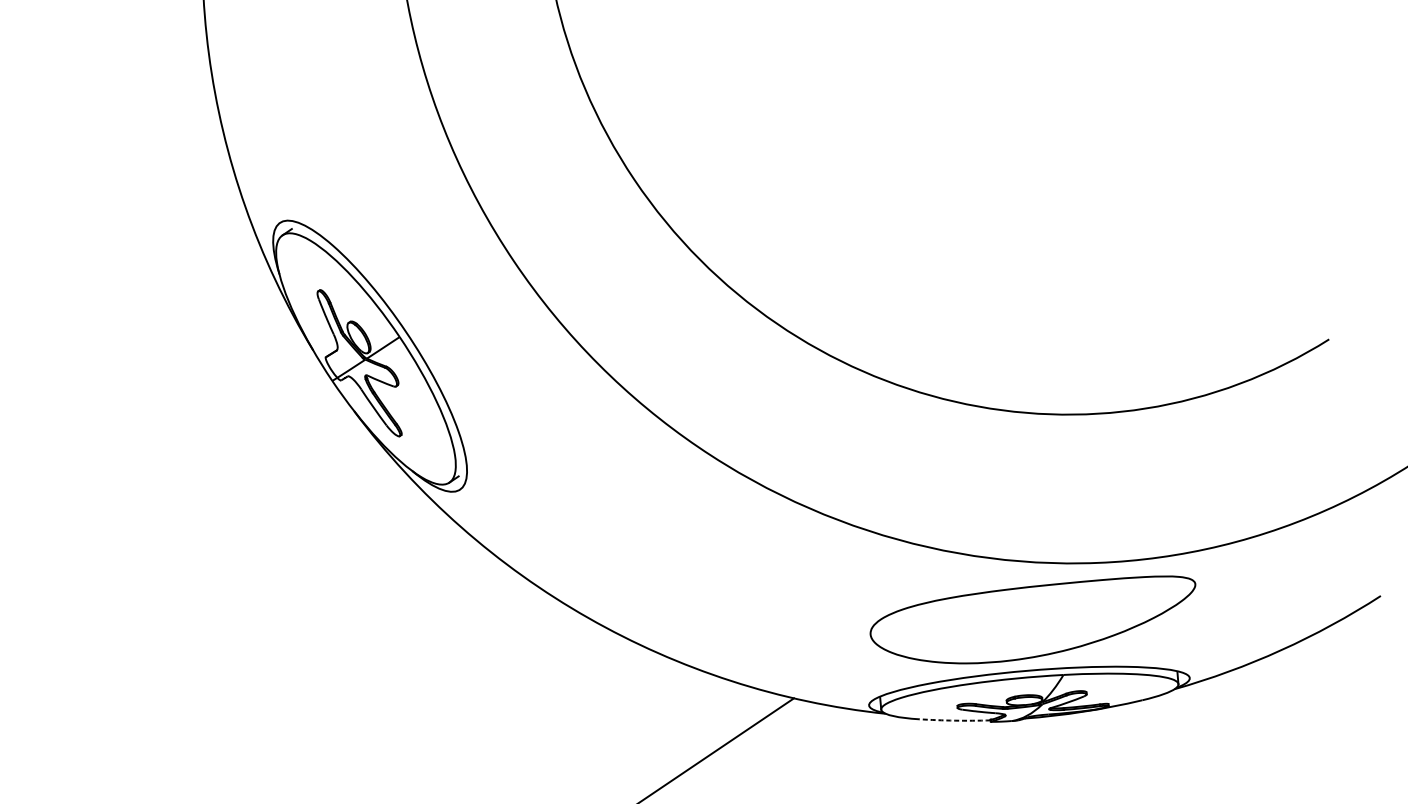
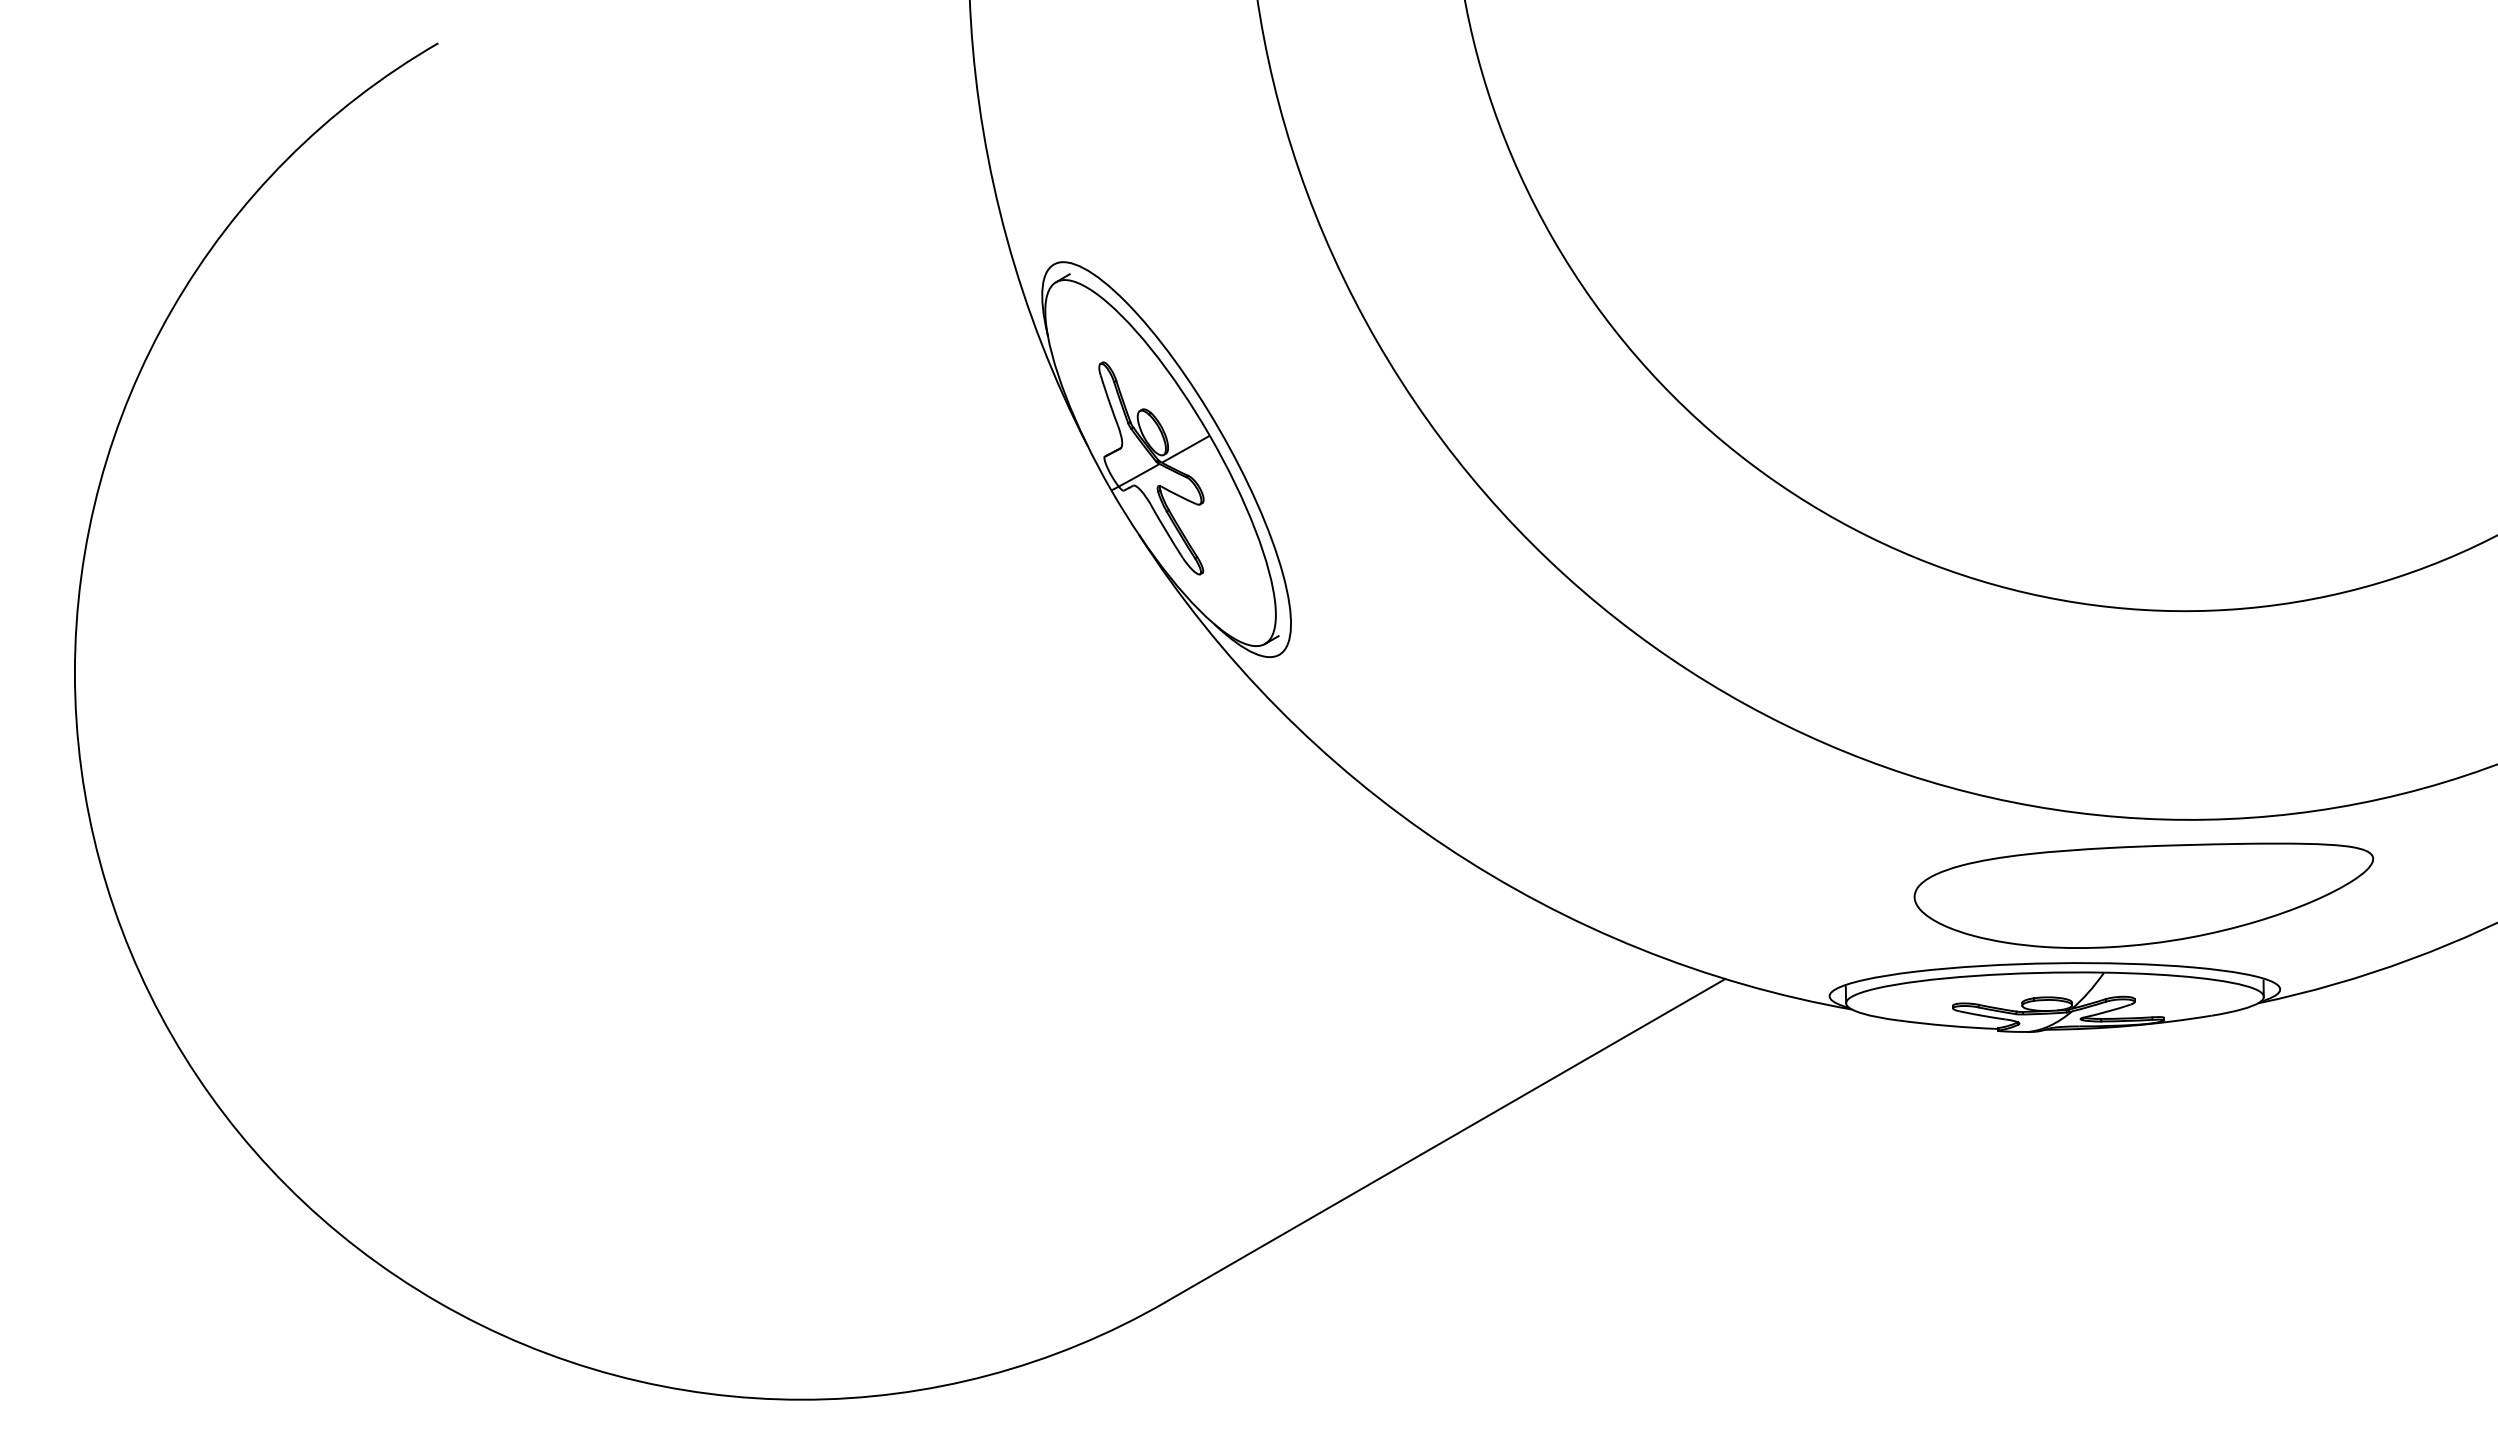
part: (1033, 621) -> (2143, 895), moved
arc: (955, 720) -> (1948, 1025), dashed -> solid

